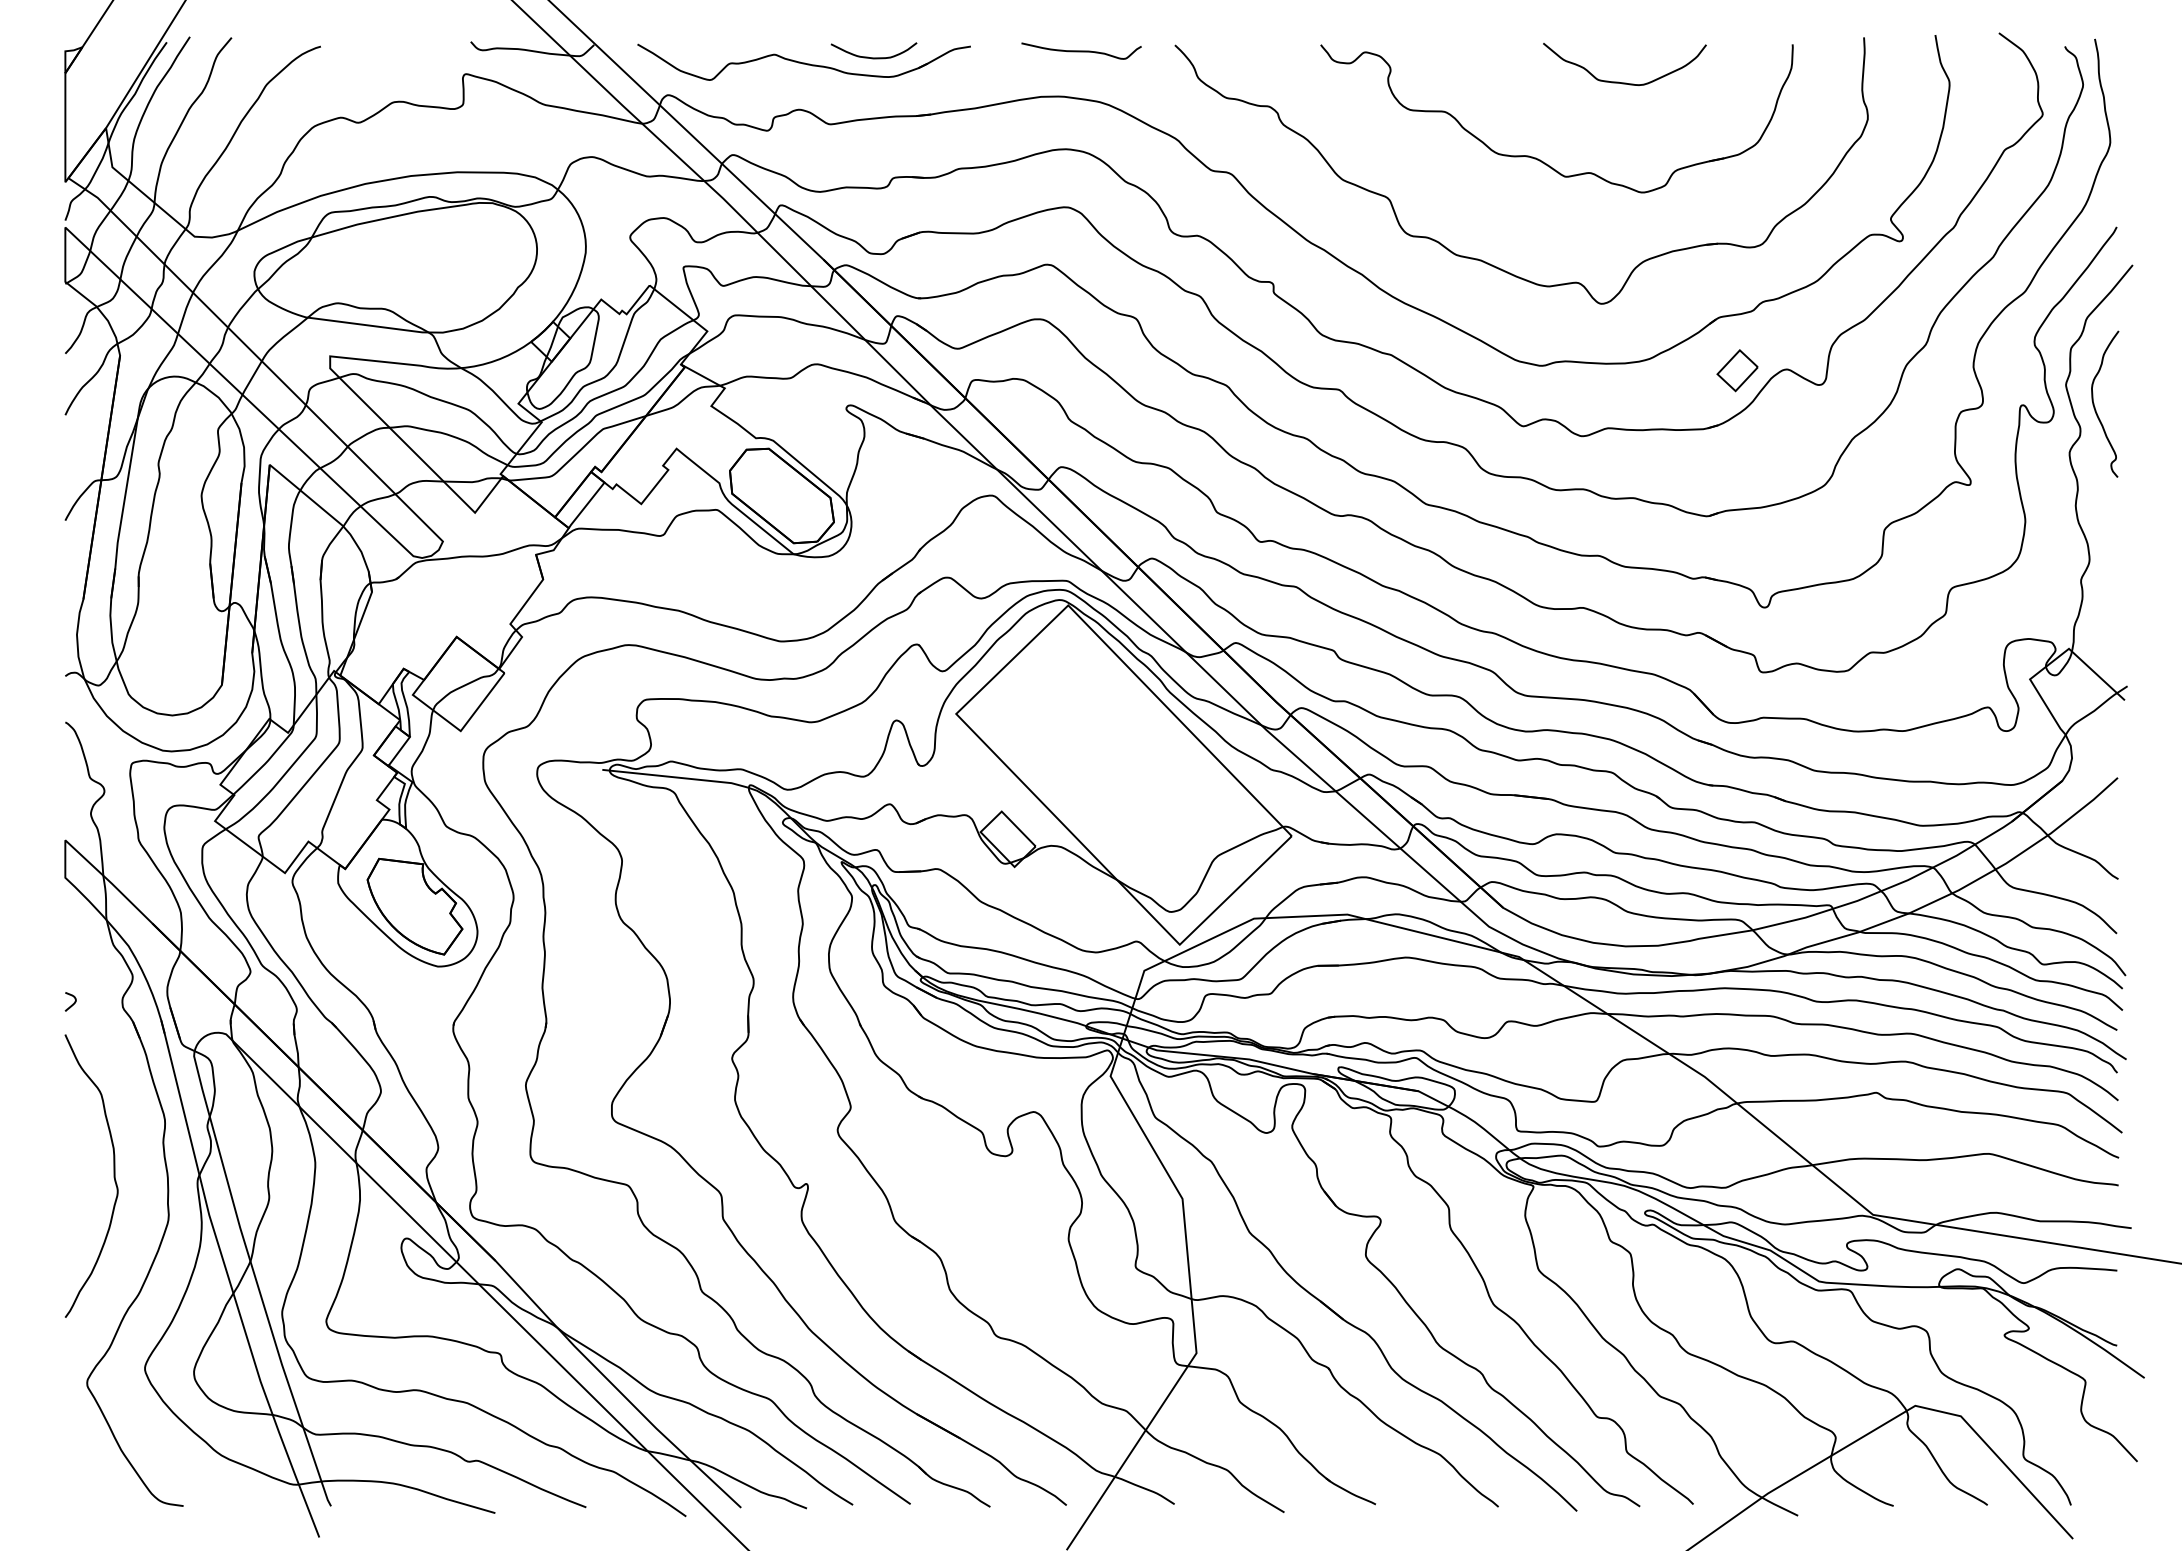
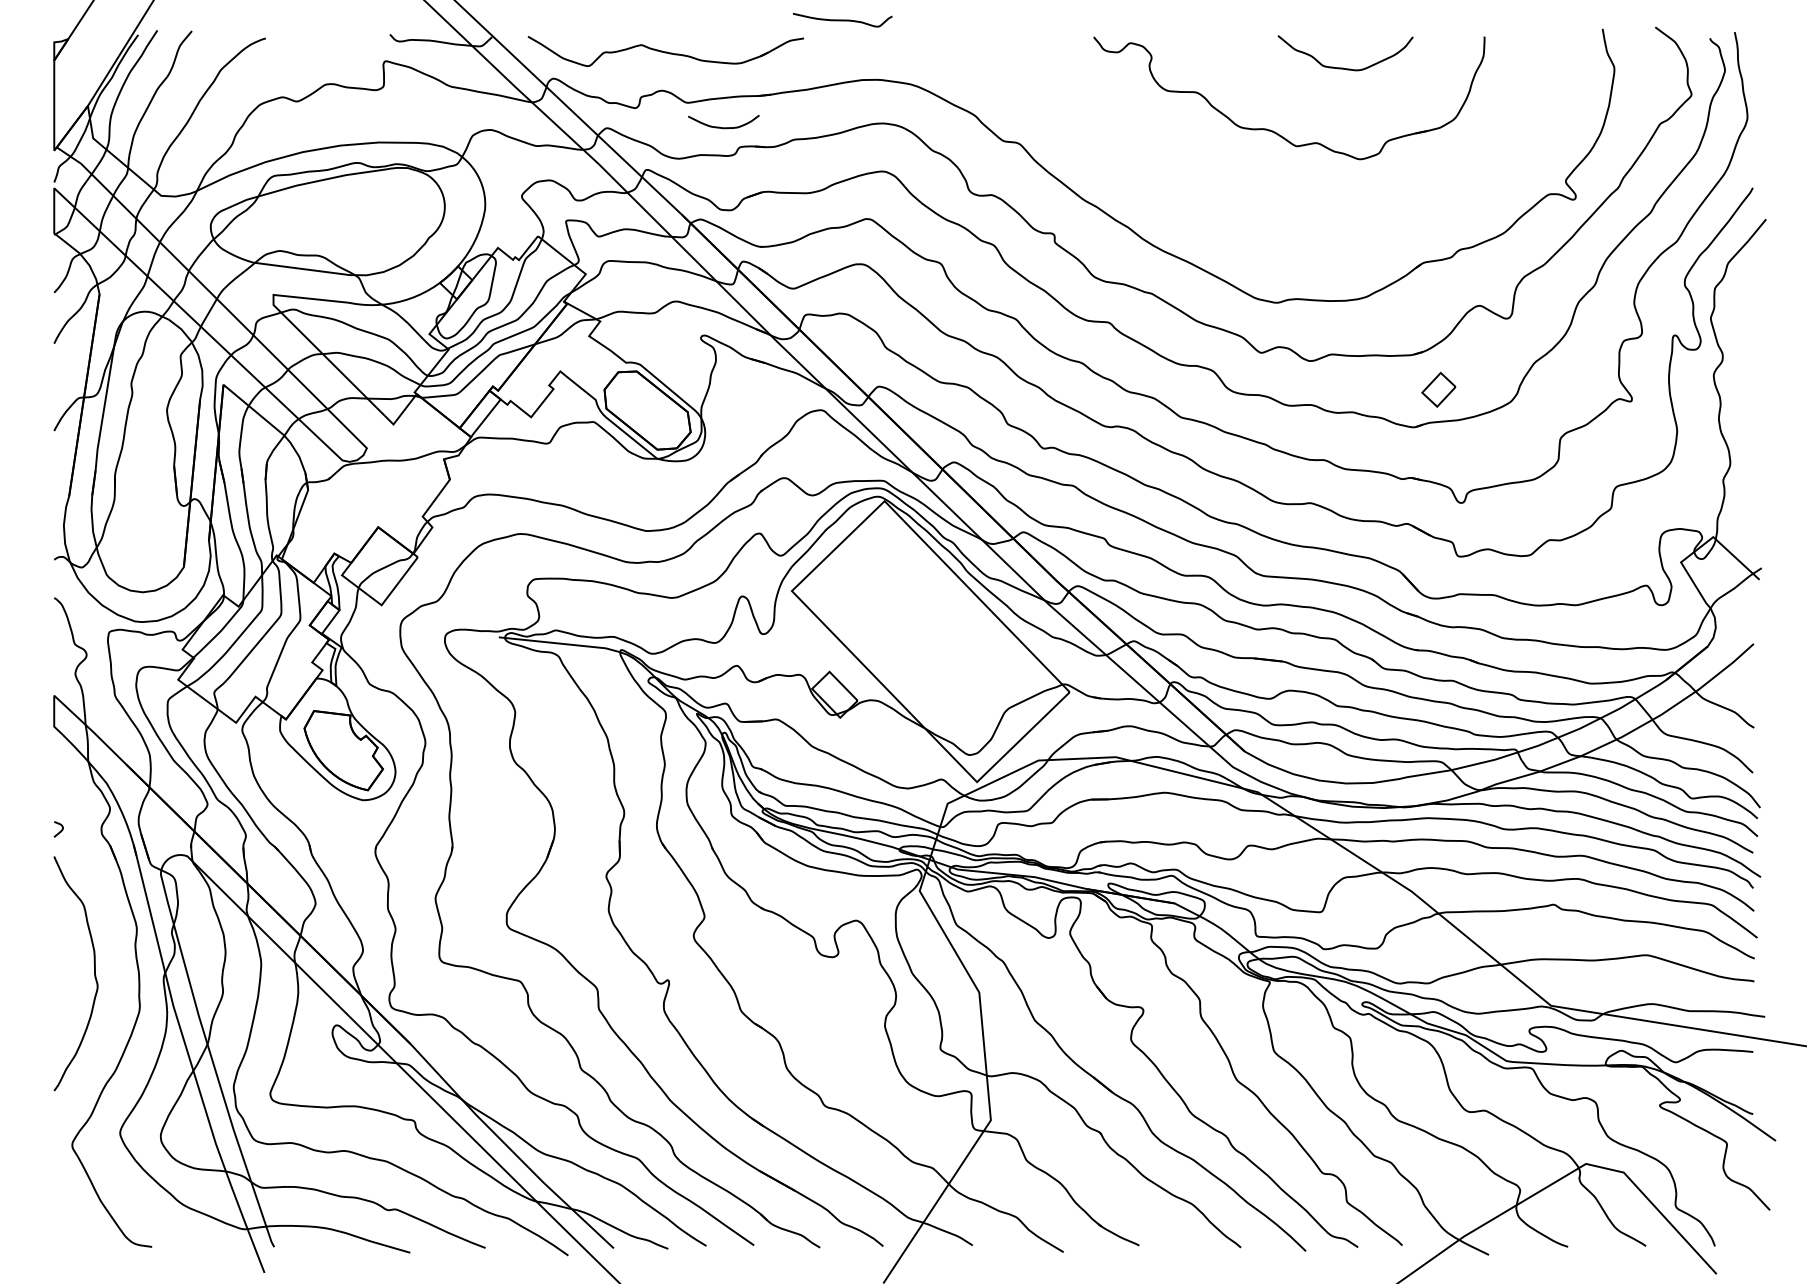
curve: (1081, 51) -> (842, 20), moved
curve: (873, 57) -> (723, 127), moved
part: (1487, 261) -> (1231, 216), removed
part: (1737, 370) -> (1438, 389), moved
curve: (2095, 406) -> (1735, 336), removed

